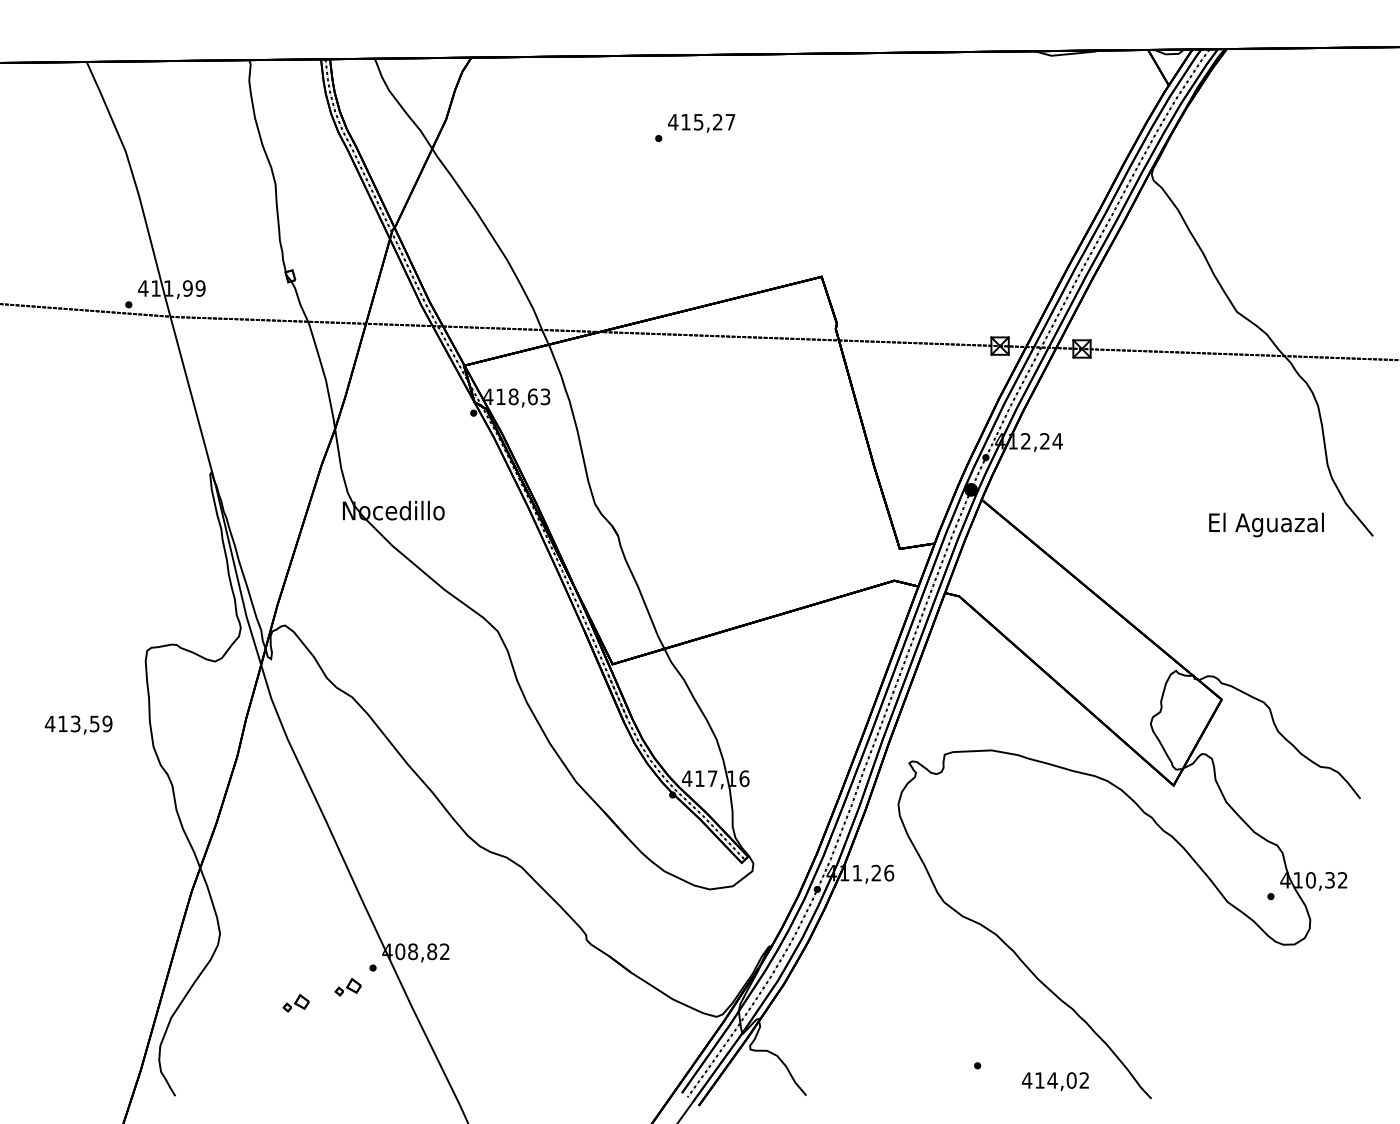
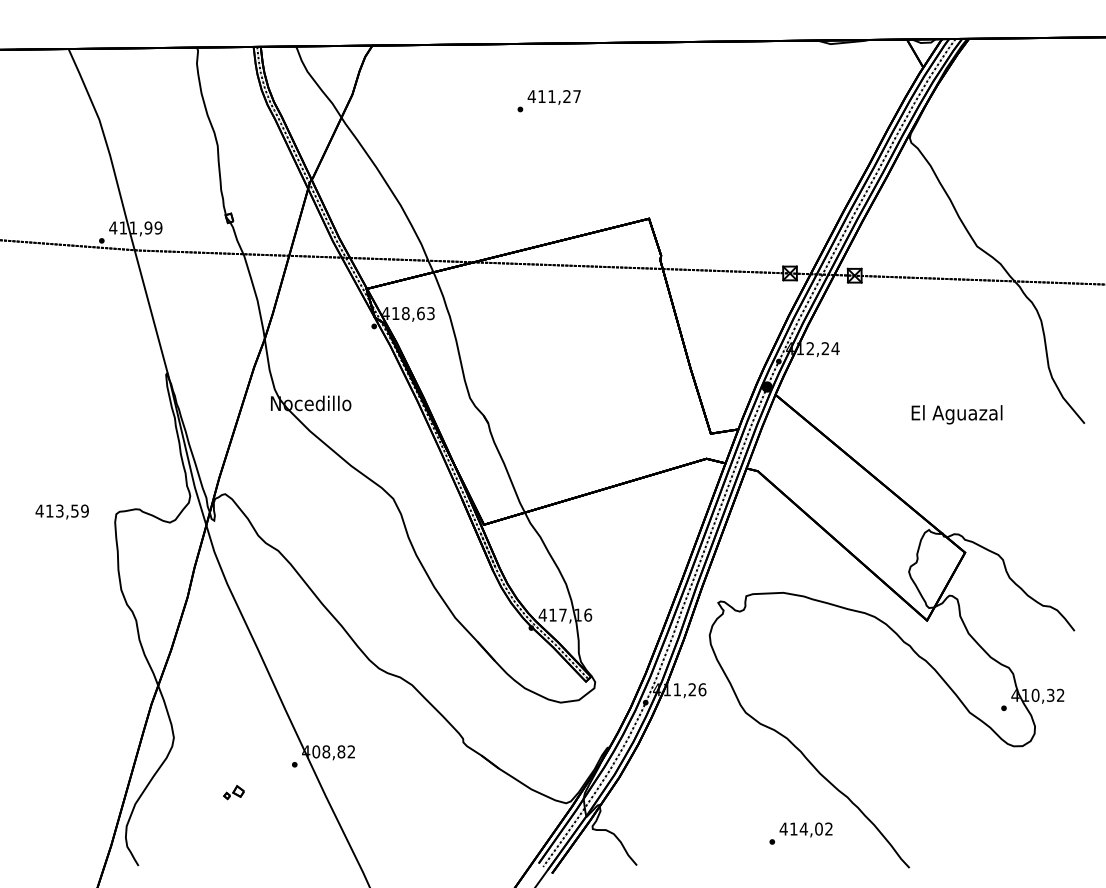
text: (698, 122) -> (551, 96), 415,27 -> 411,27
text: (1266, 524) -> (957, 414), moved
text: (78, 724) -> (62, 511), moved
part: (347, 987) -> (274, 780), removed
text: (1054, 1081) -> (805, 829), moved

